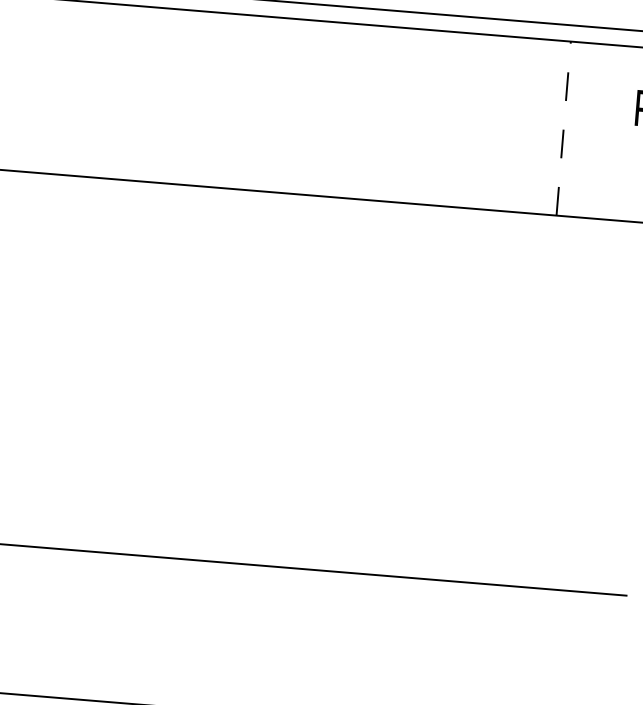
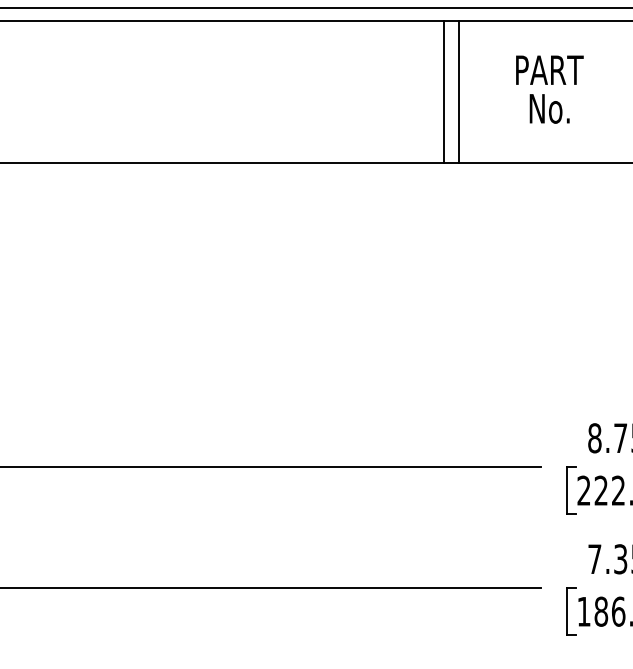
line: (546, 126) -> (444, 91), added
line: (563, 128) -> (458, 91), dashed -> solid

